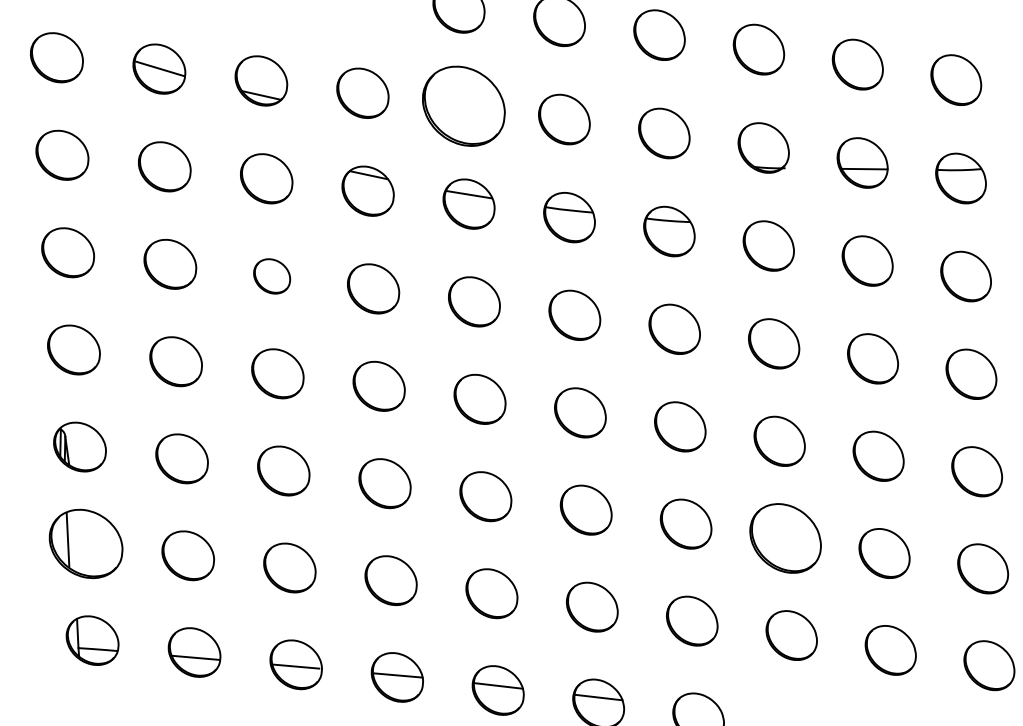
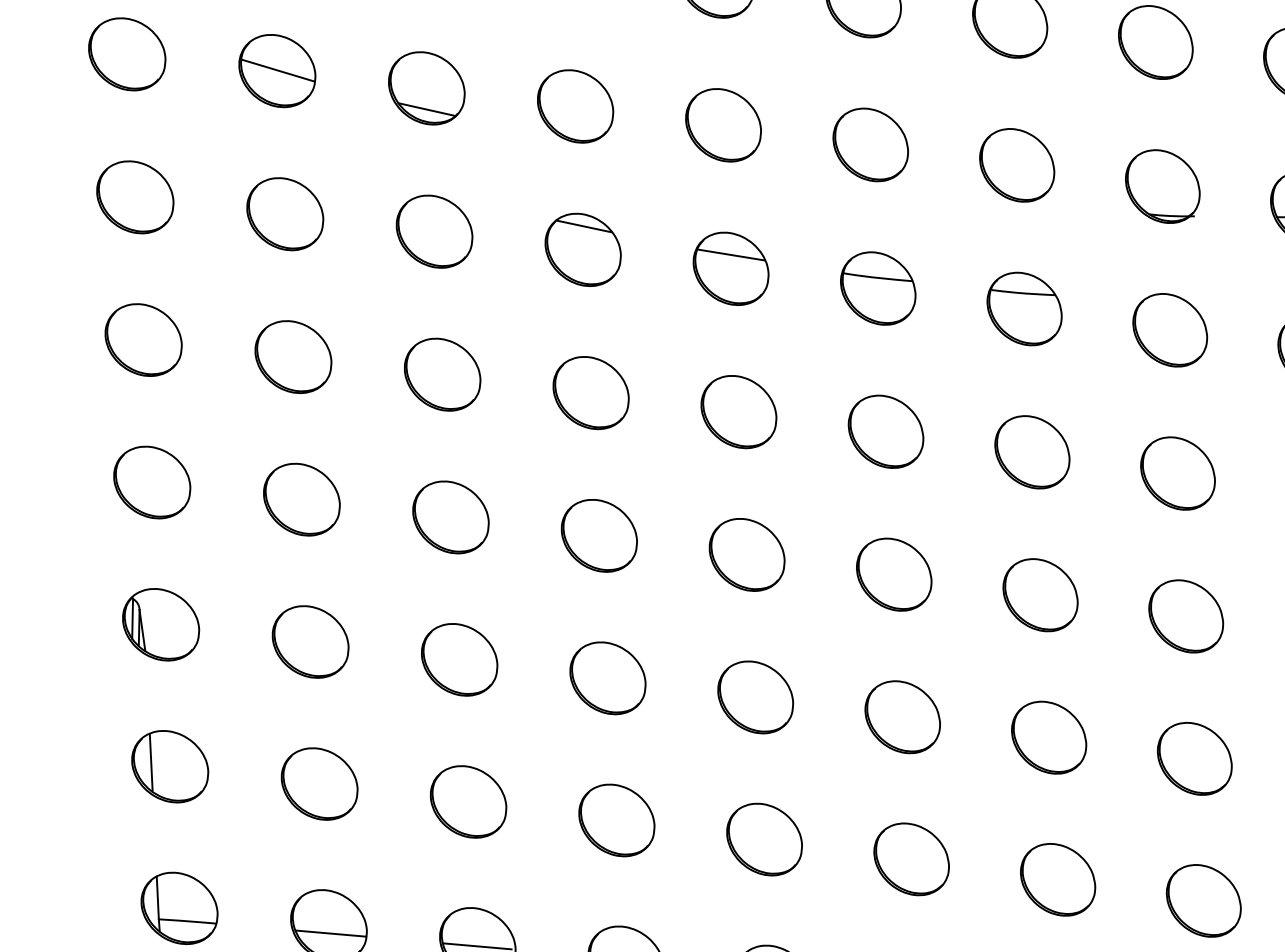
part: (463, 105) -> (722, 124), size x0.62
part: (271, 276) -> (441, 374), size x1.43
part: (785, 538) -> (1194, 758), size x0.71
part: (86, 543) -> (170, 766), size x0.71

